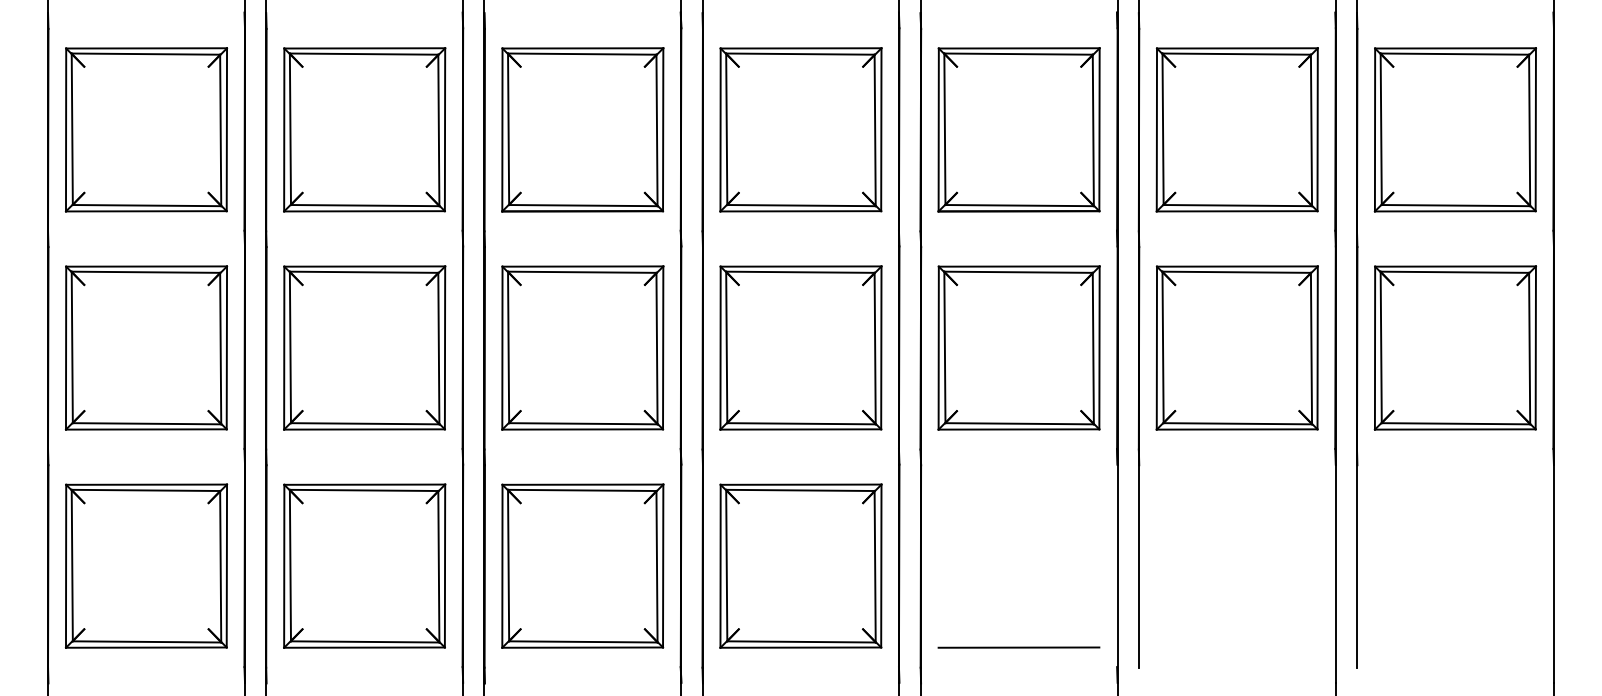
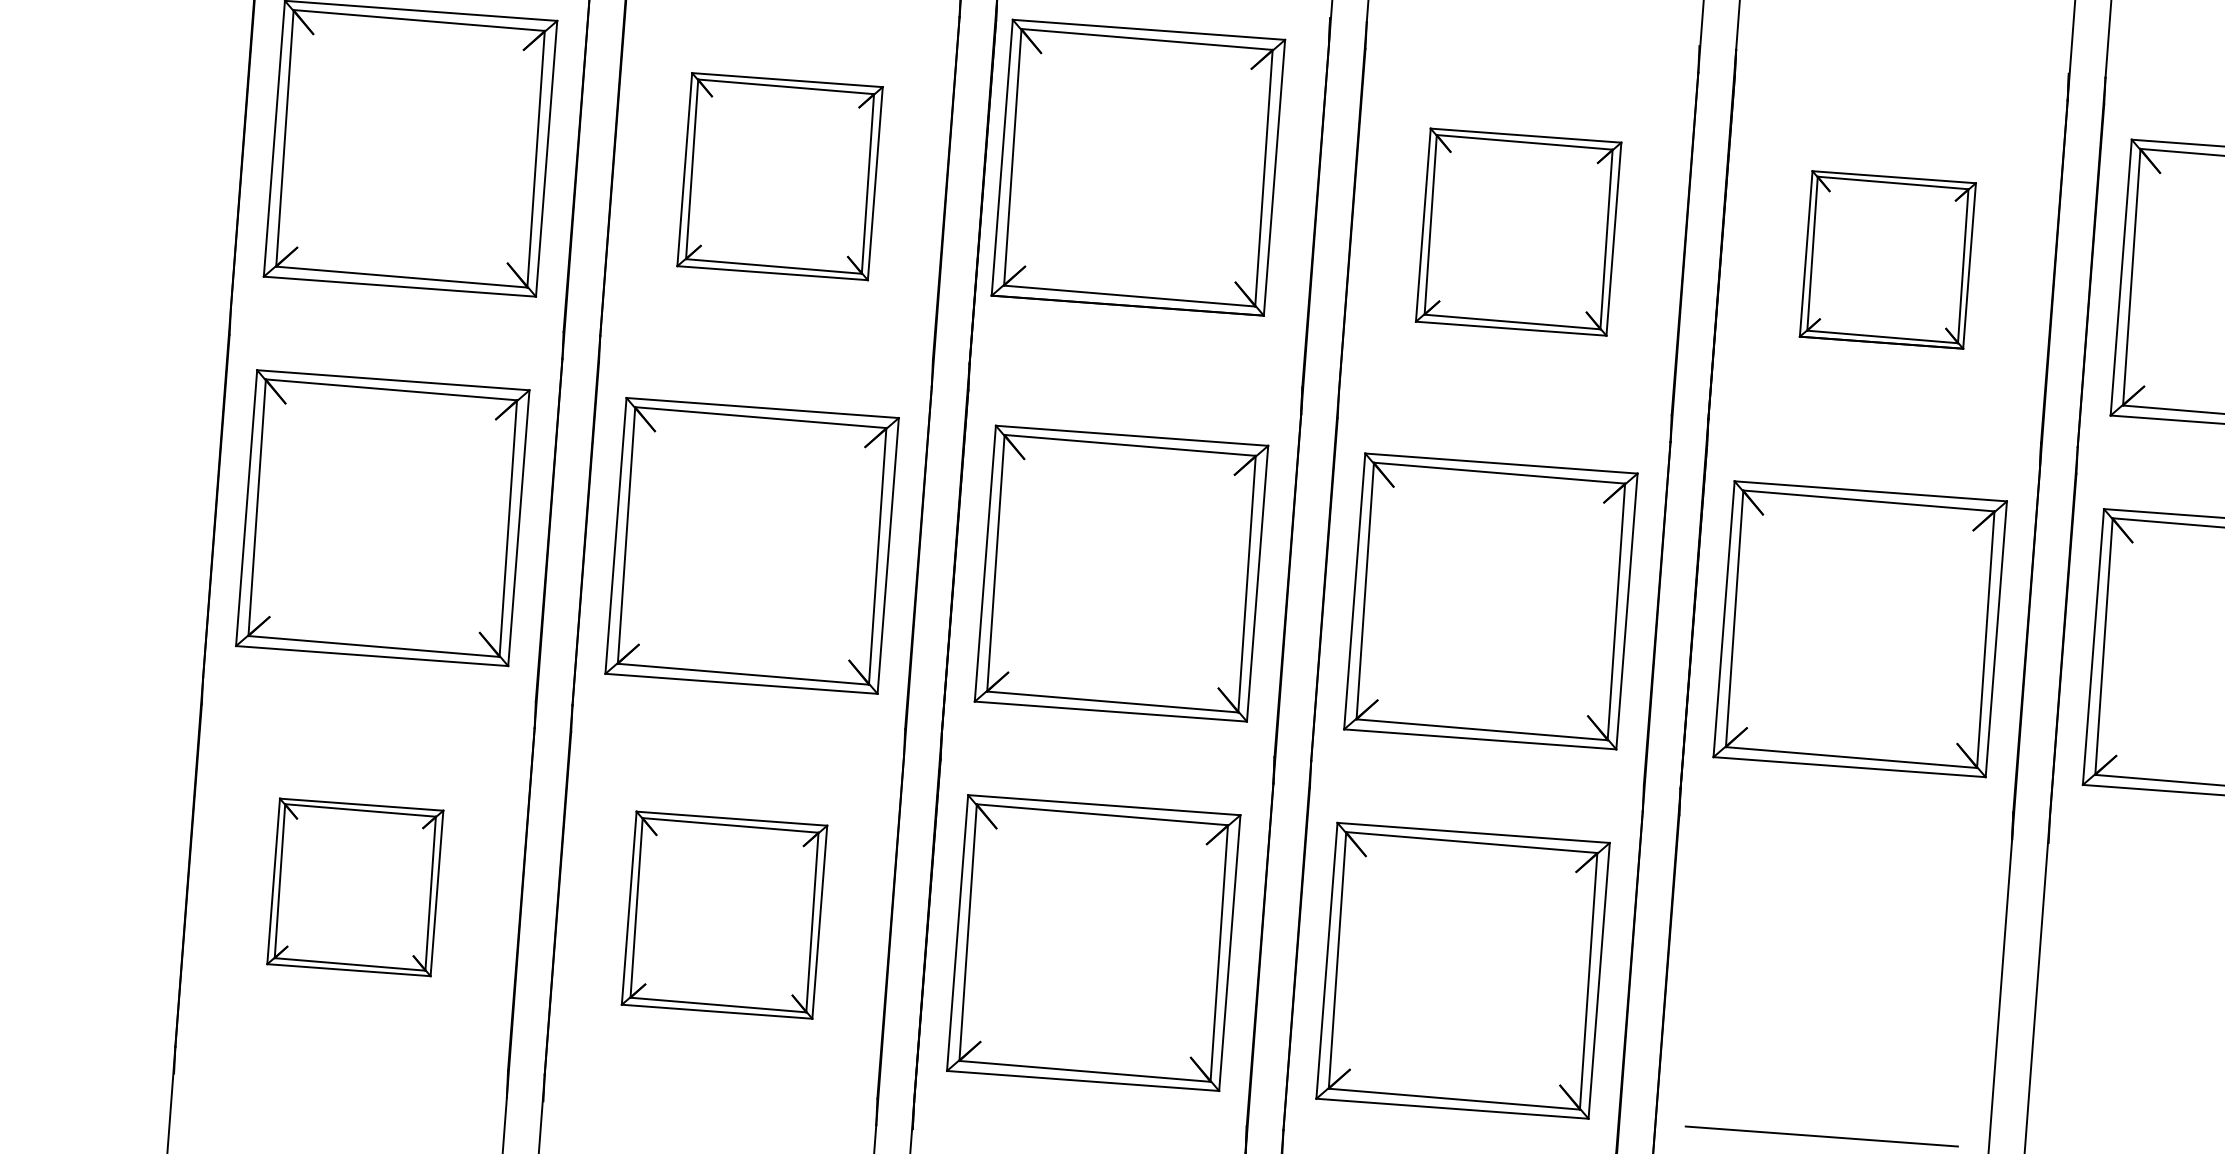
part: (364, 129) -> (779, 175), size x0.7
part: (582, 129) -> (1137, 167), moved
part: (800, 129) -> (1517, 231), size x0.7
part: (1018, 129) -> (1886, 259), size x0.6
part: (146, 565) -> (355, 886), size x0.6
part: (364, 565) -> (724, 914), size x0.7

